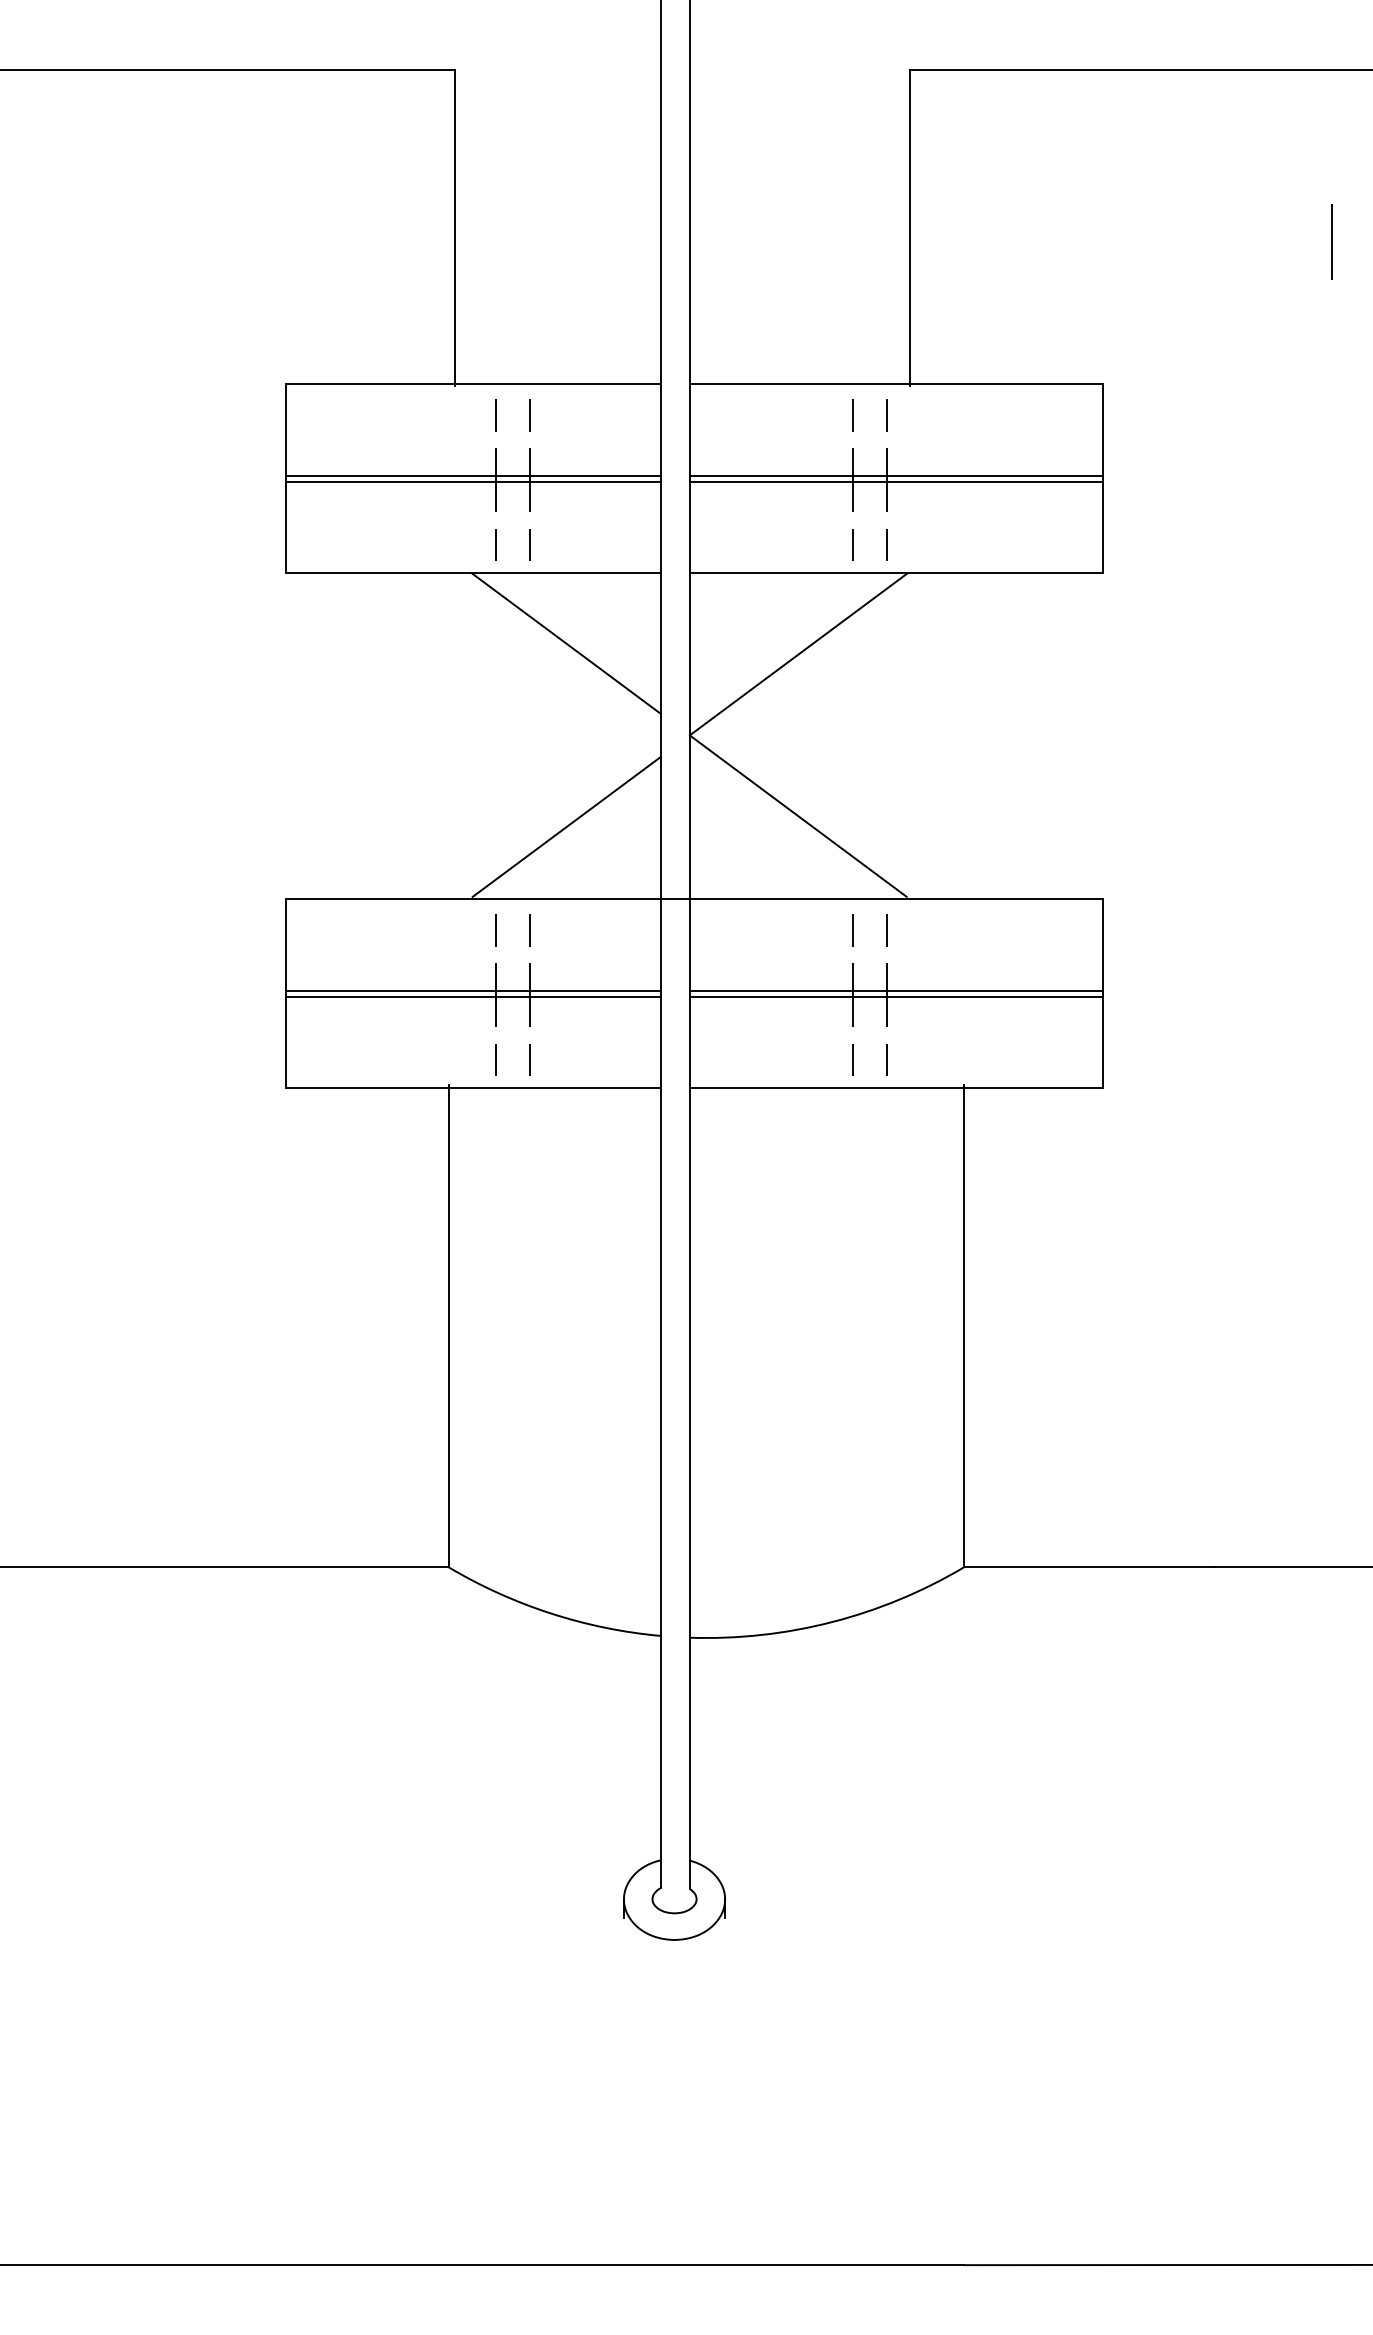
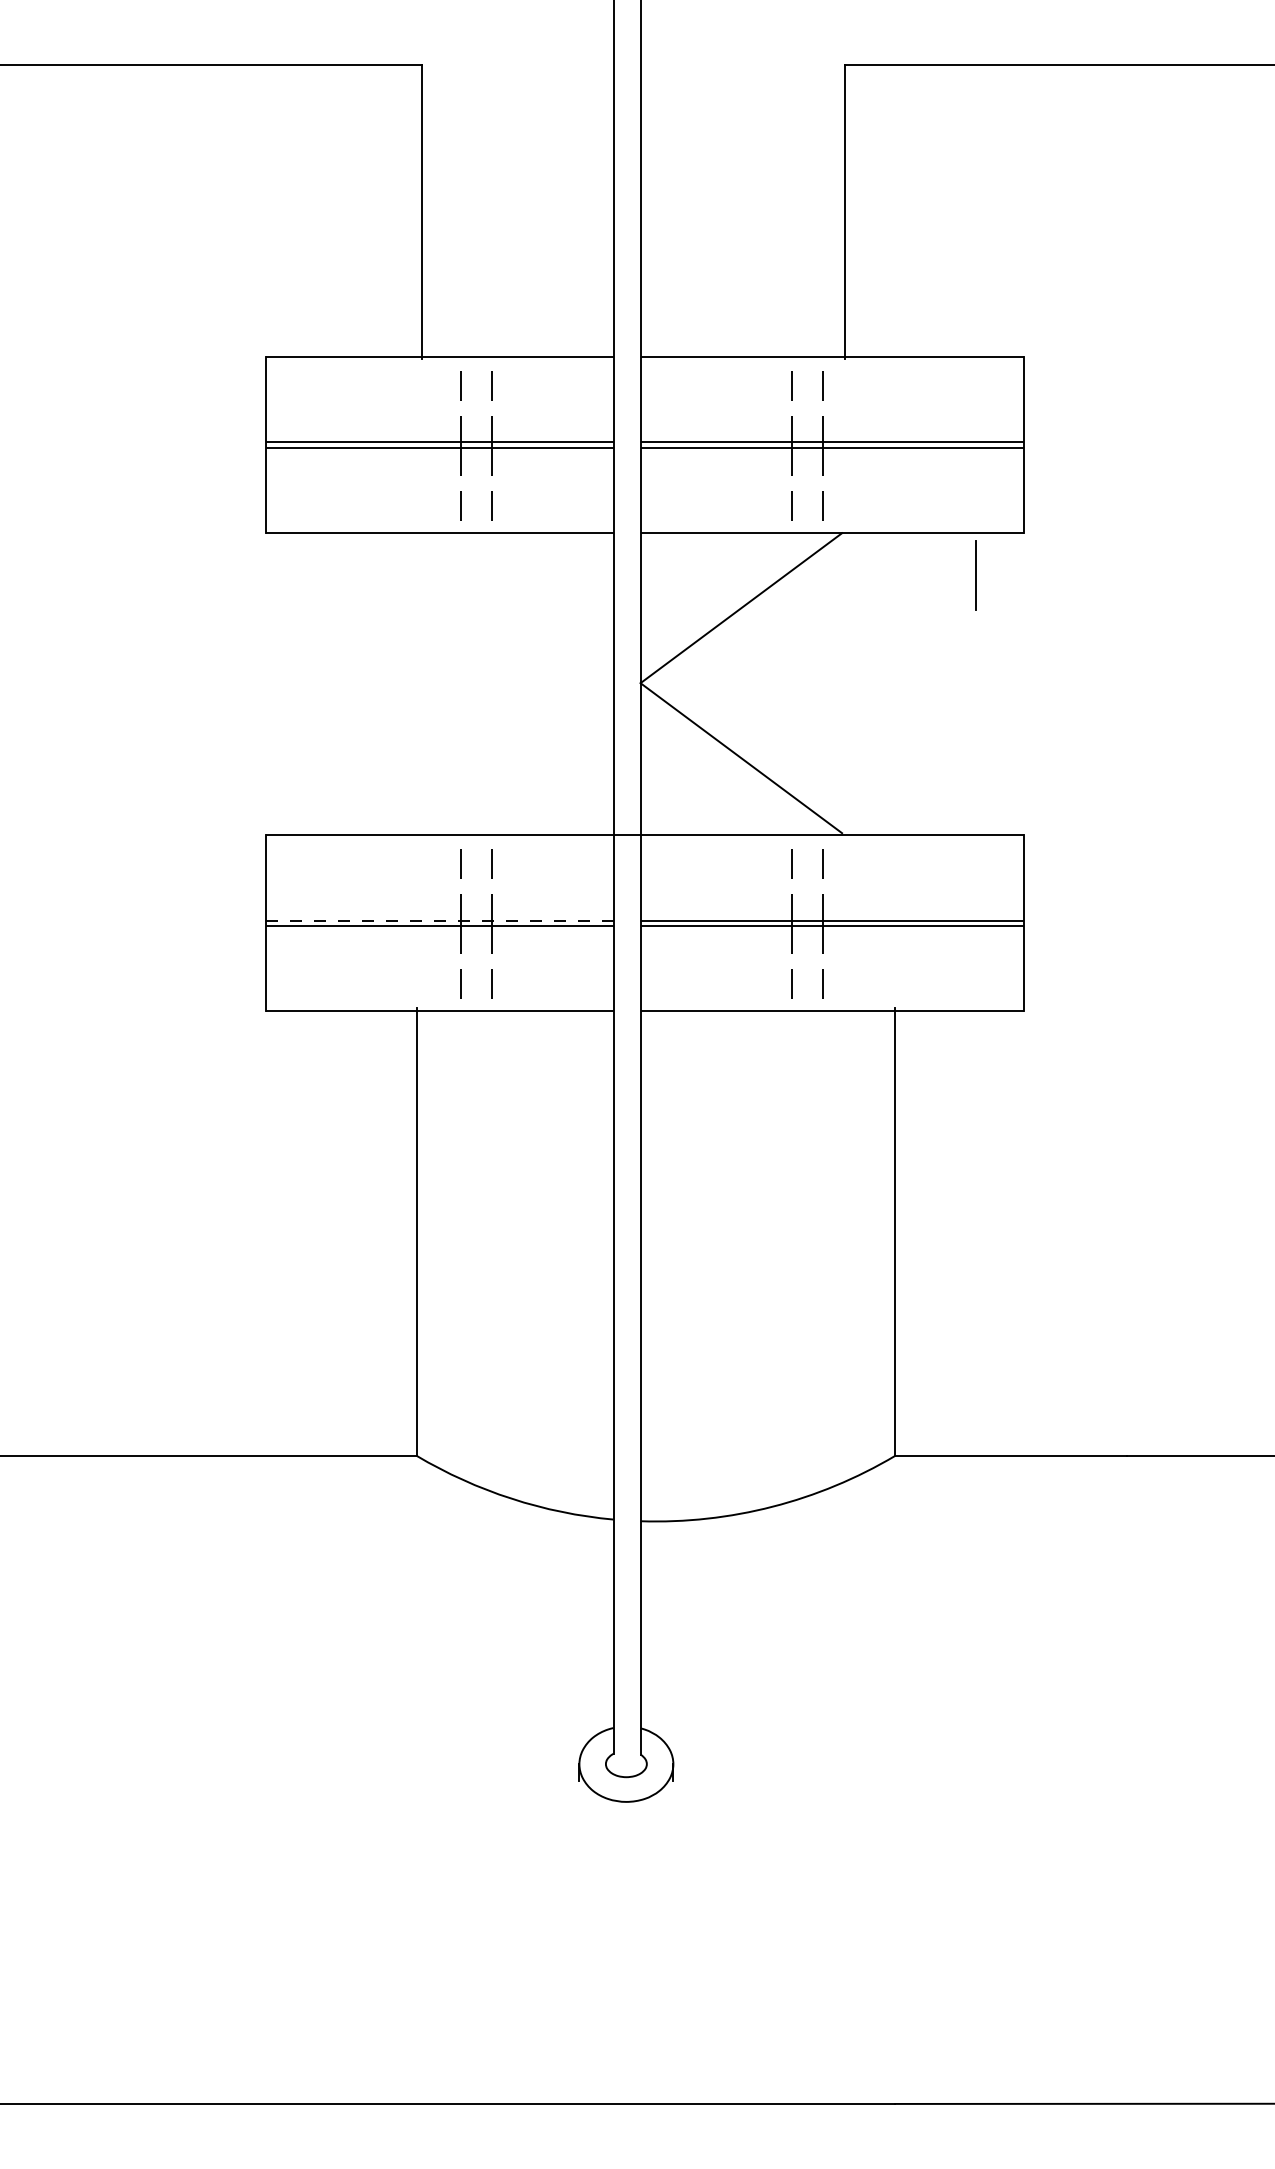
line: (1331, 241) -> (975, 575), moved
line: (565, 644) -> (525, 598), removed
line: (565, 827) -> (525, 768), removed
line: (474, 990) -> (440, 920), solid -> dashed

